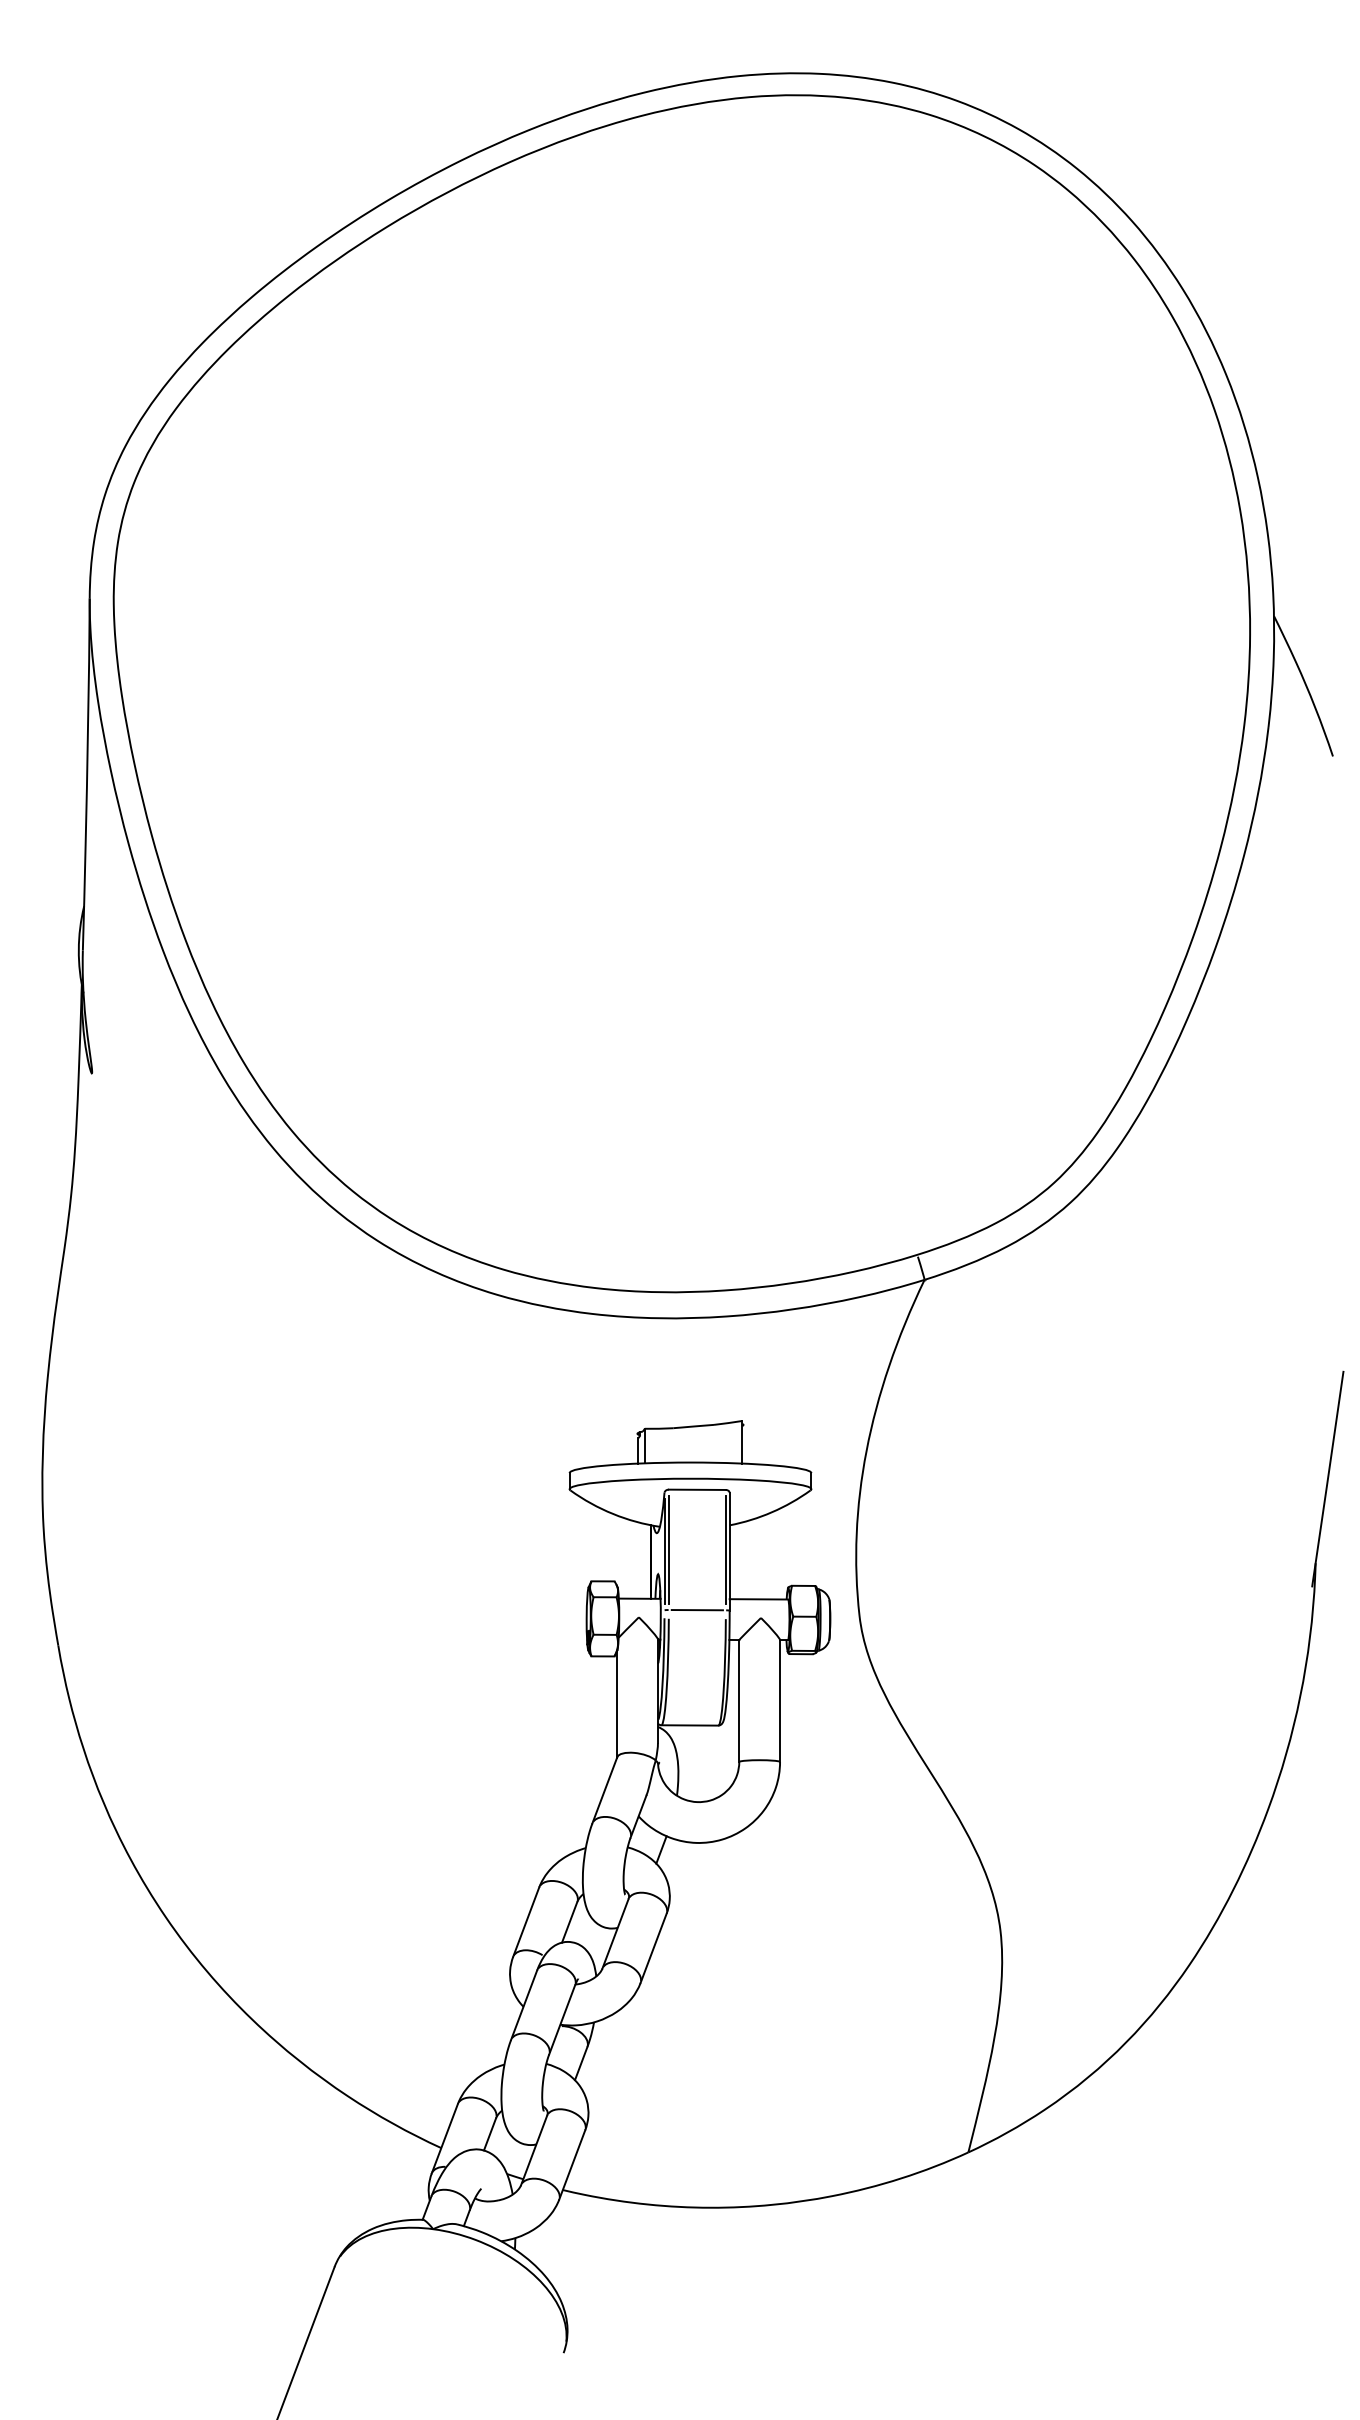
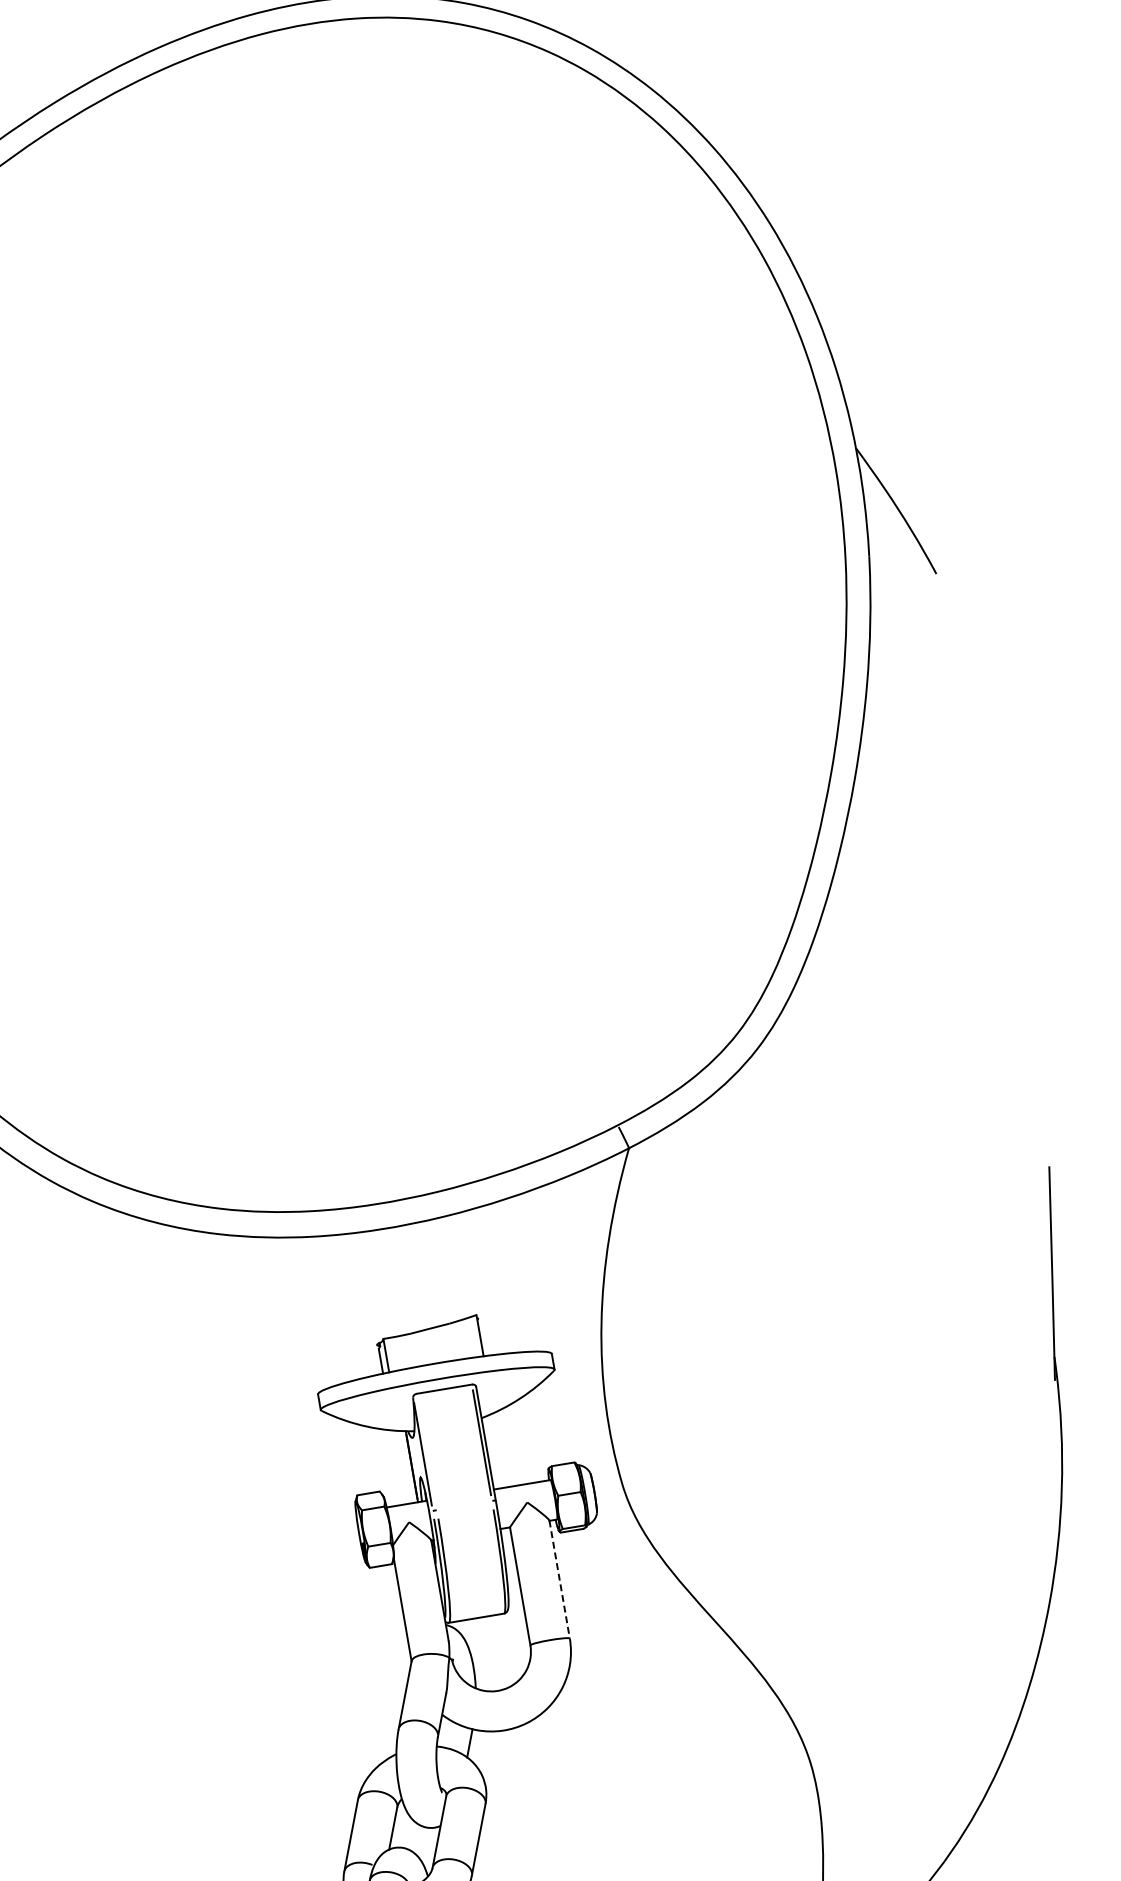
line: (668, 1549) -> (426, 1451), removed
line: (696, 1610) -> (463, 1506), removed
line: (780, 1701) -> (560, 1579), solid -> dashed

